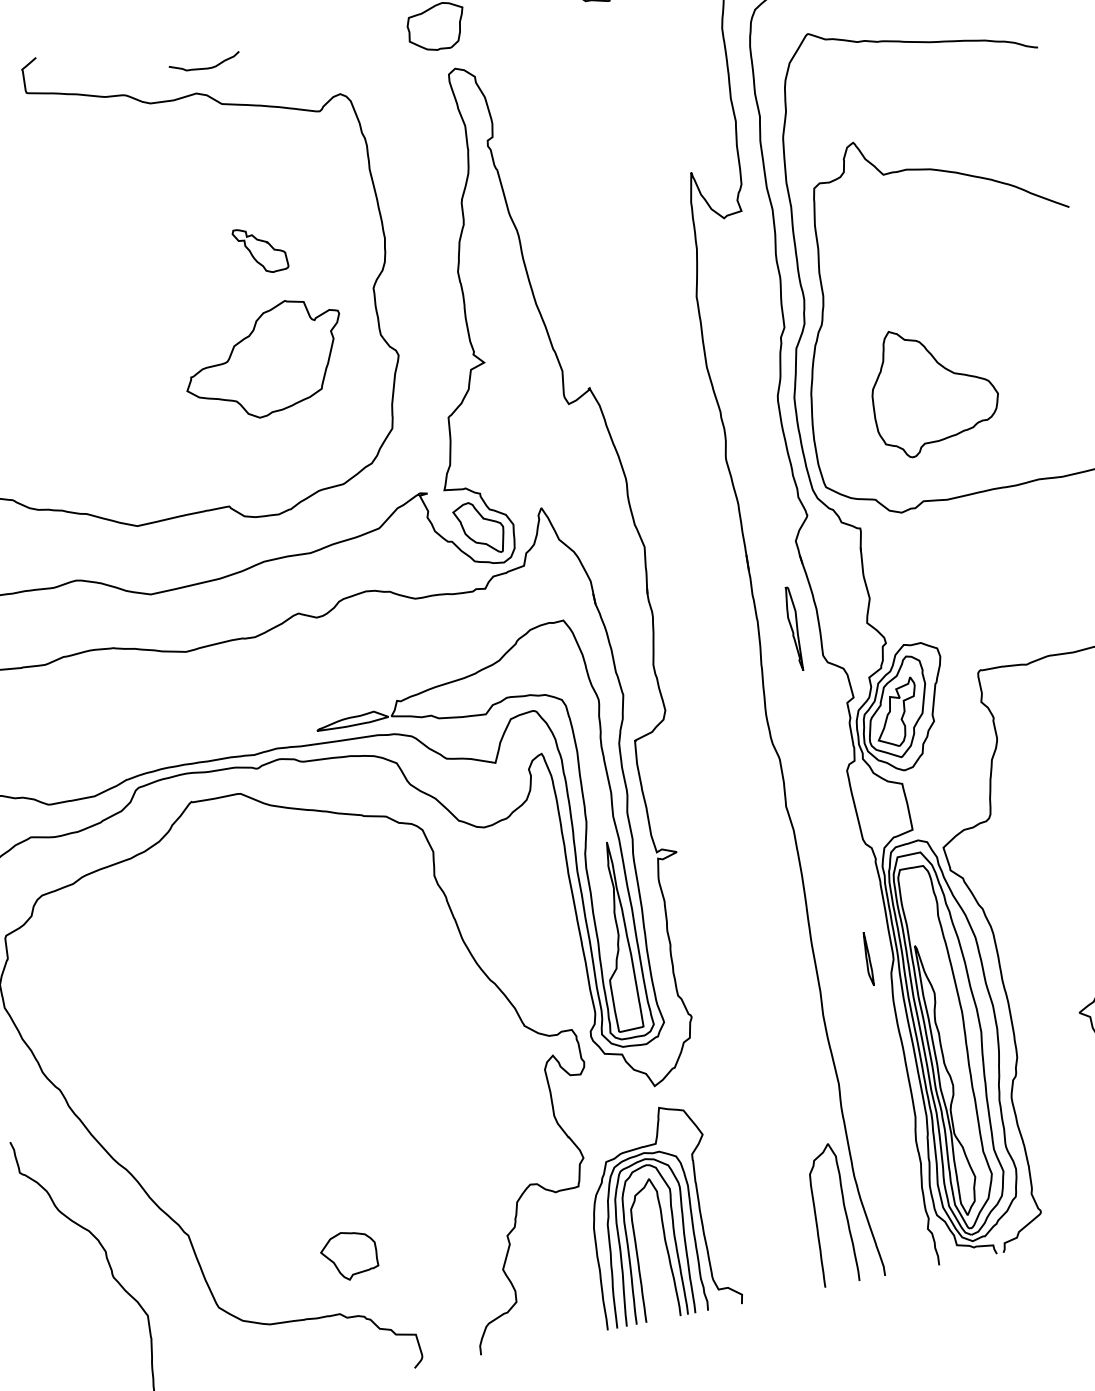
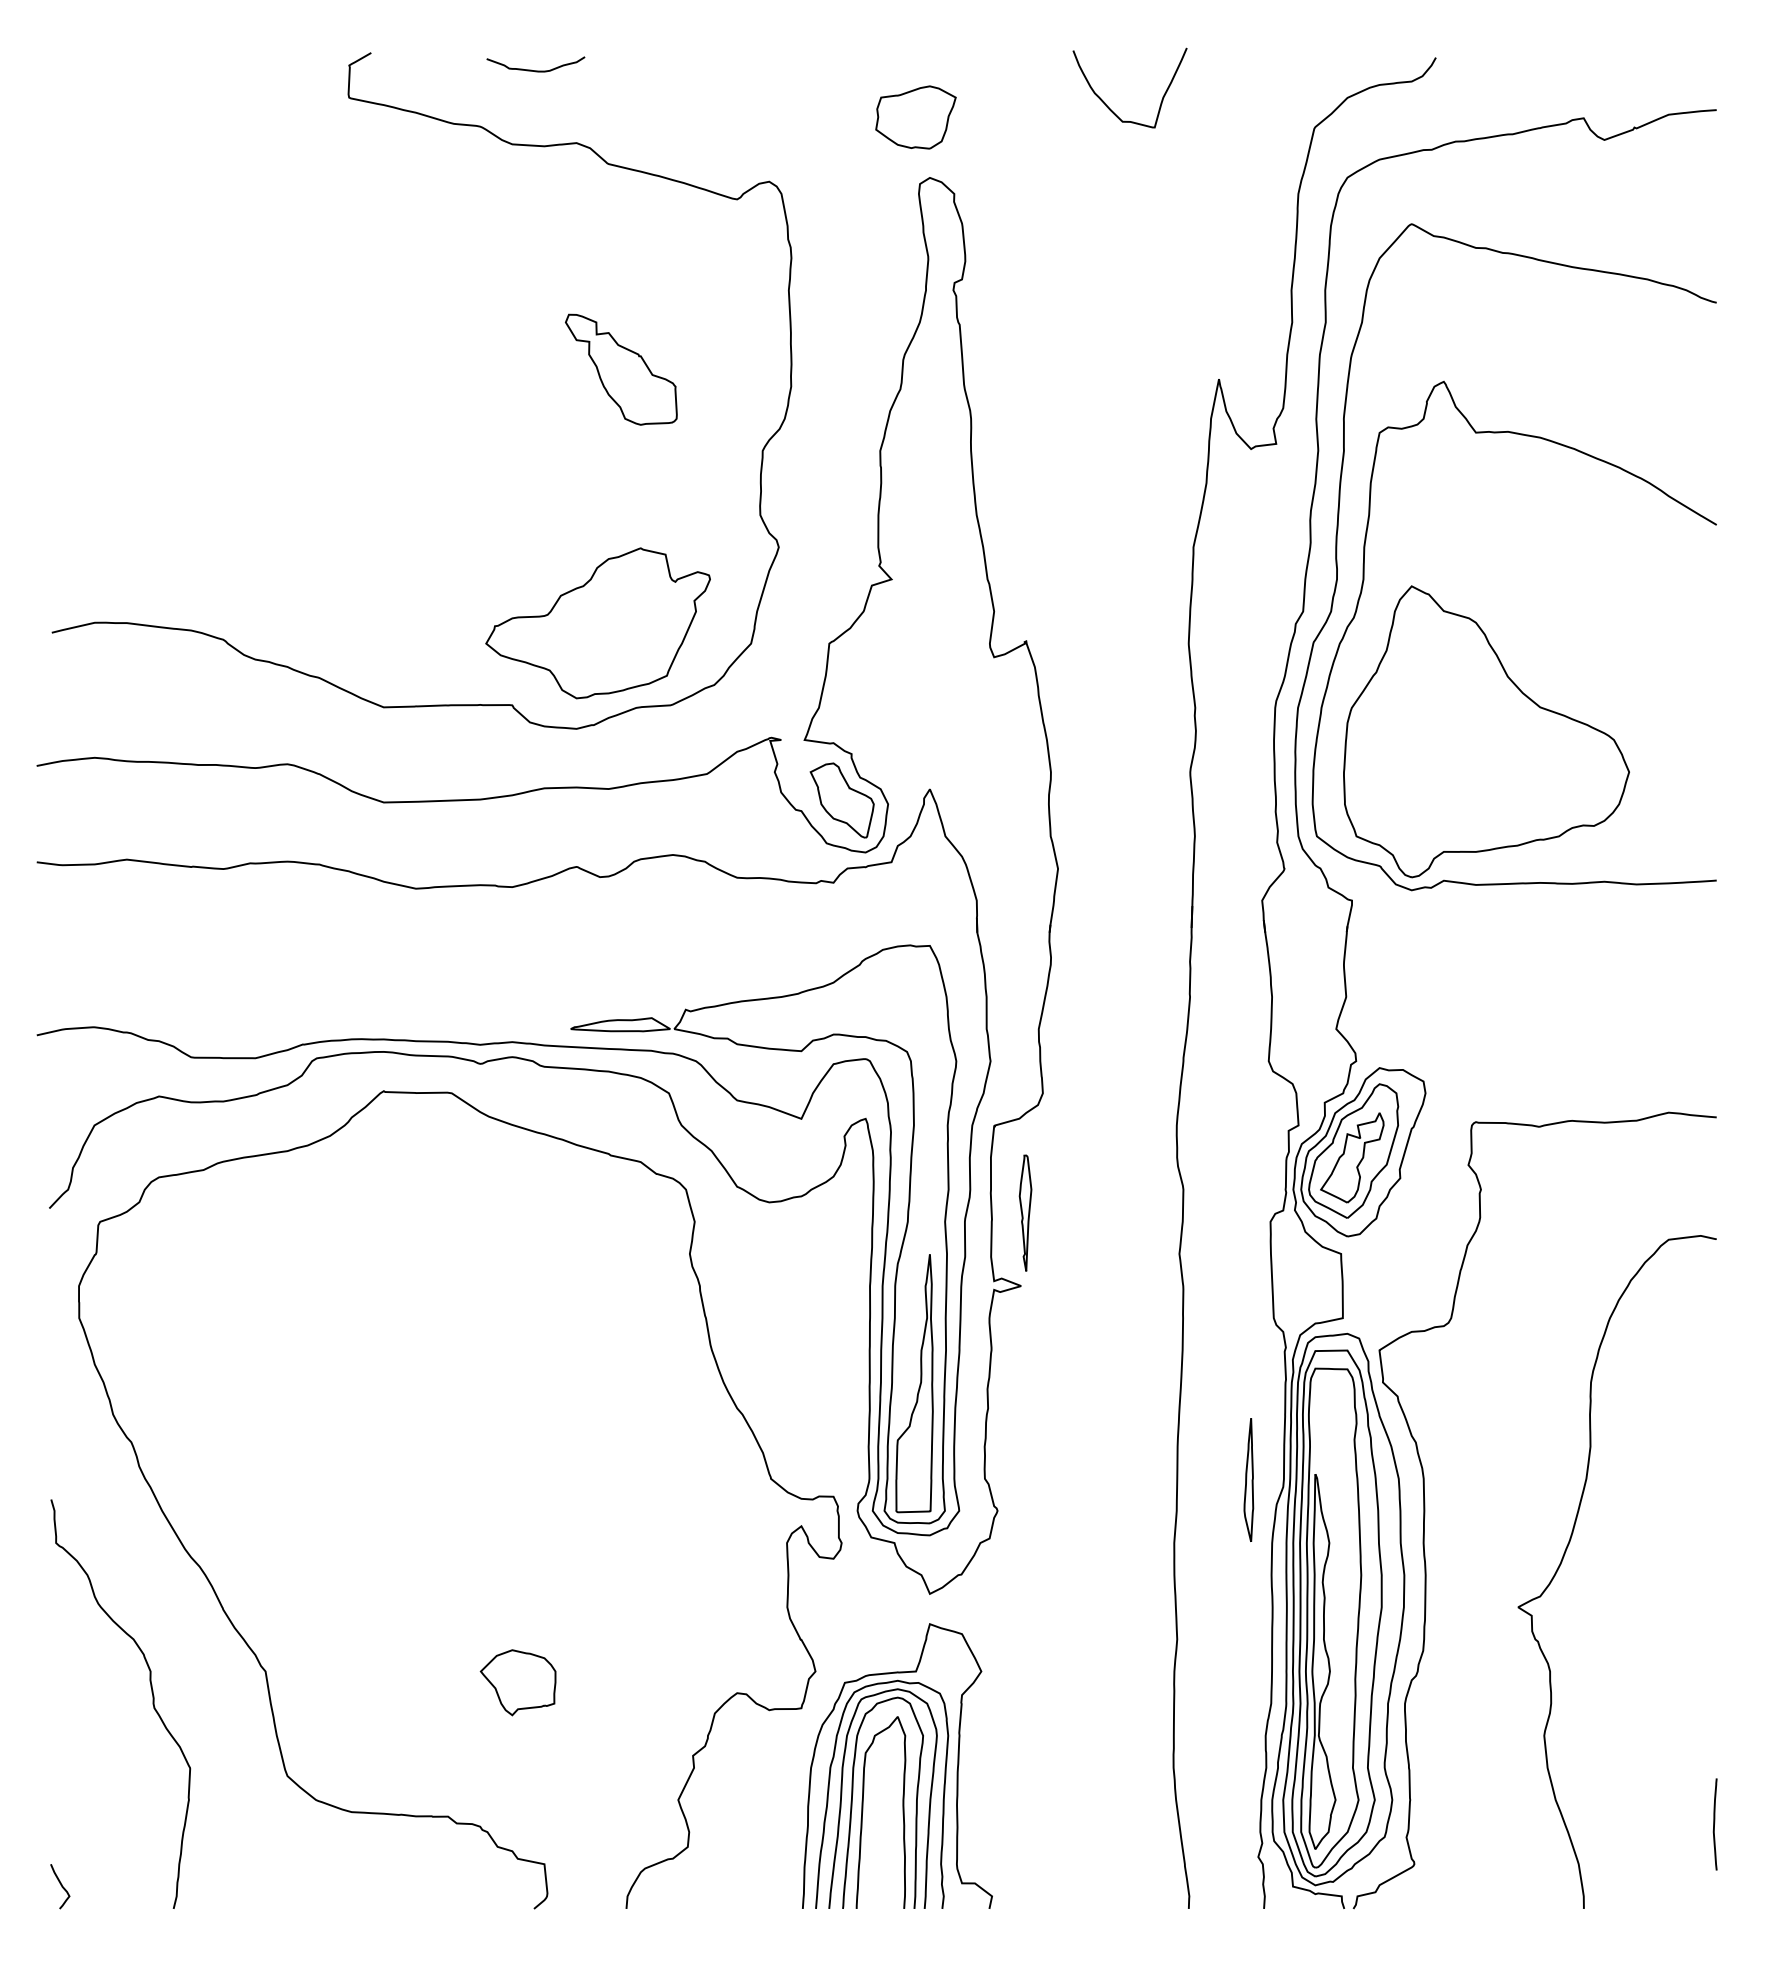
curve: (205, 68) -> (535, 70), moved
part: (260, 249) -> (621, 369), size x1.67
part: (264, 361) -> (597, 623), moved
part: (933, 388) -> (1486, 731), size x1.67
part: (794, 628) -> (1025, 1212), moved
part: (867, 959) -> (1248, 1479), size x1.67
curve: (816, 1216) -> (1112, 1811), removed
part: (348, 1255) -> (517, 1682), moved

